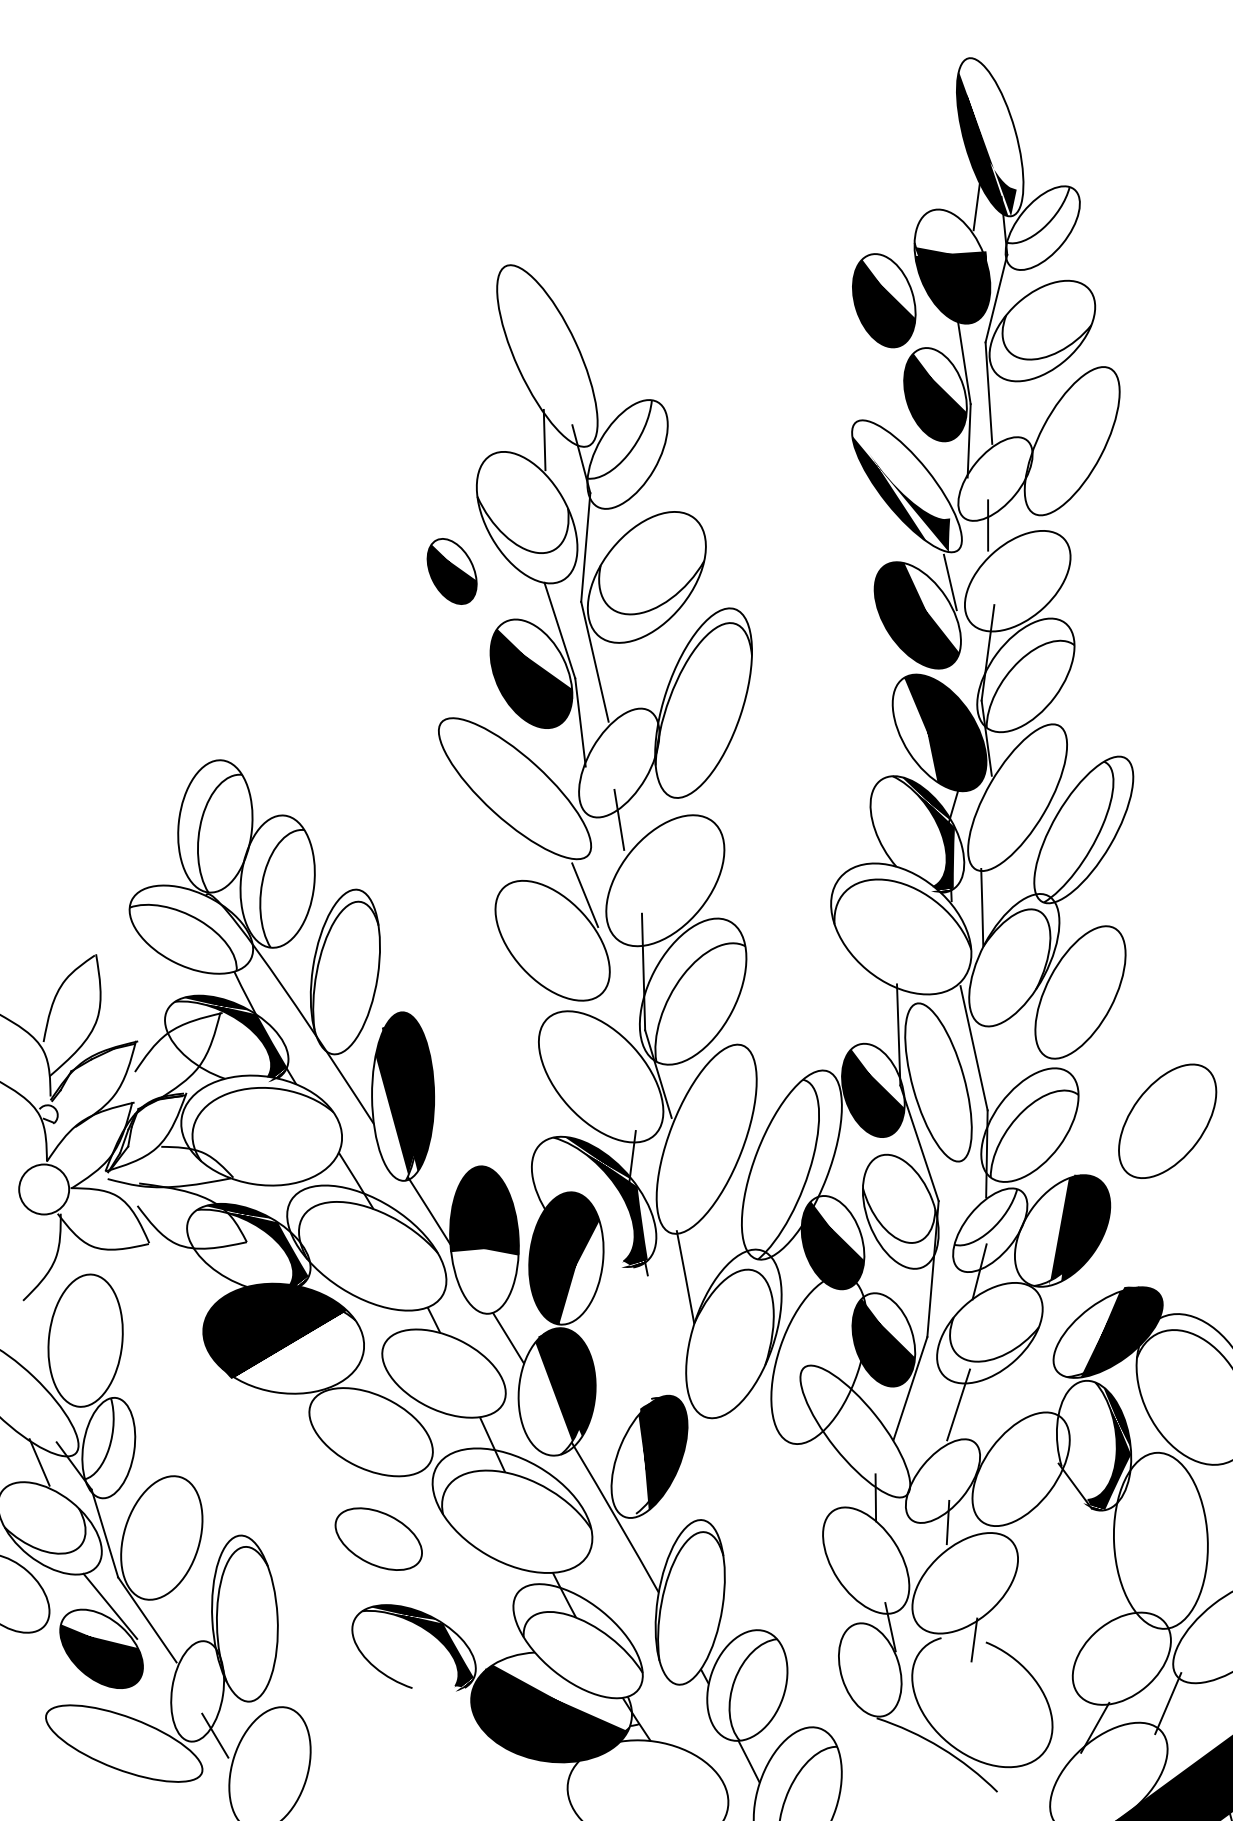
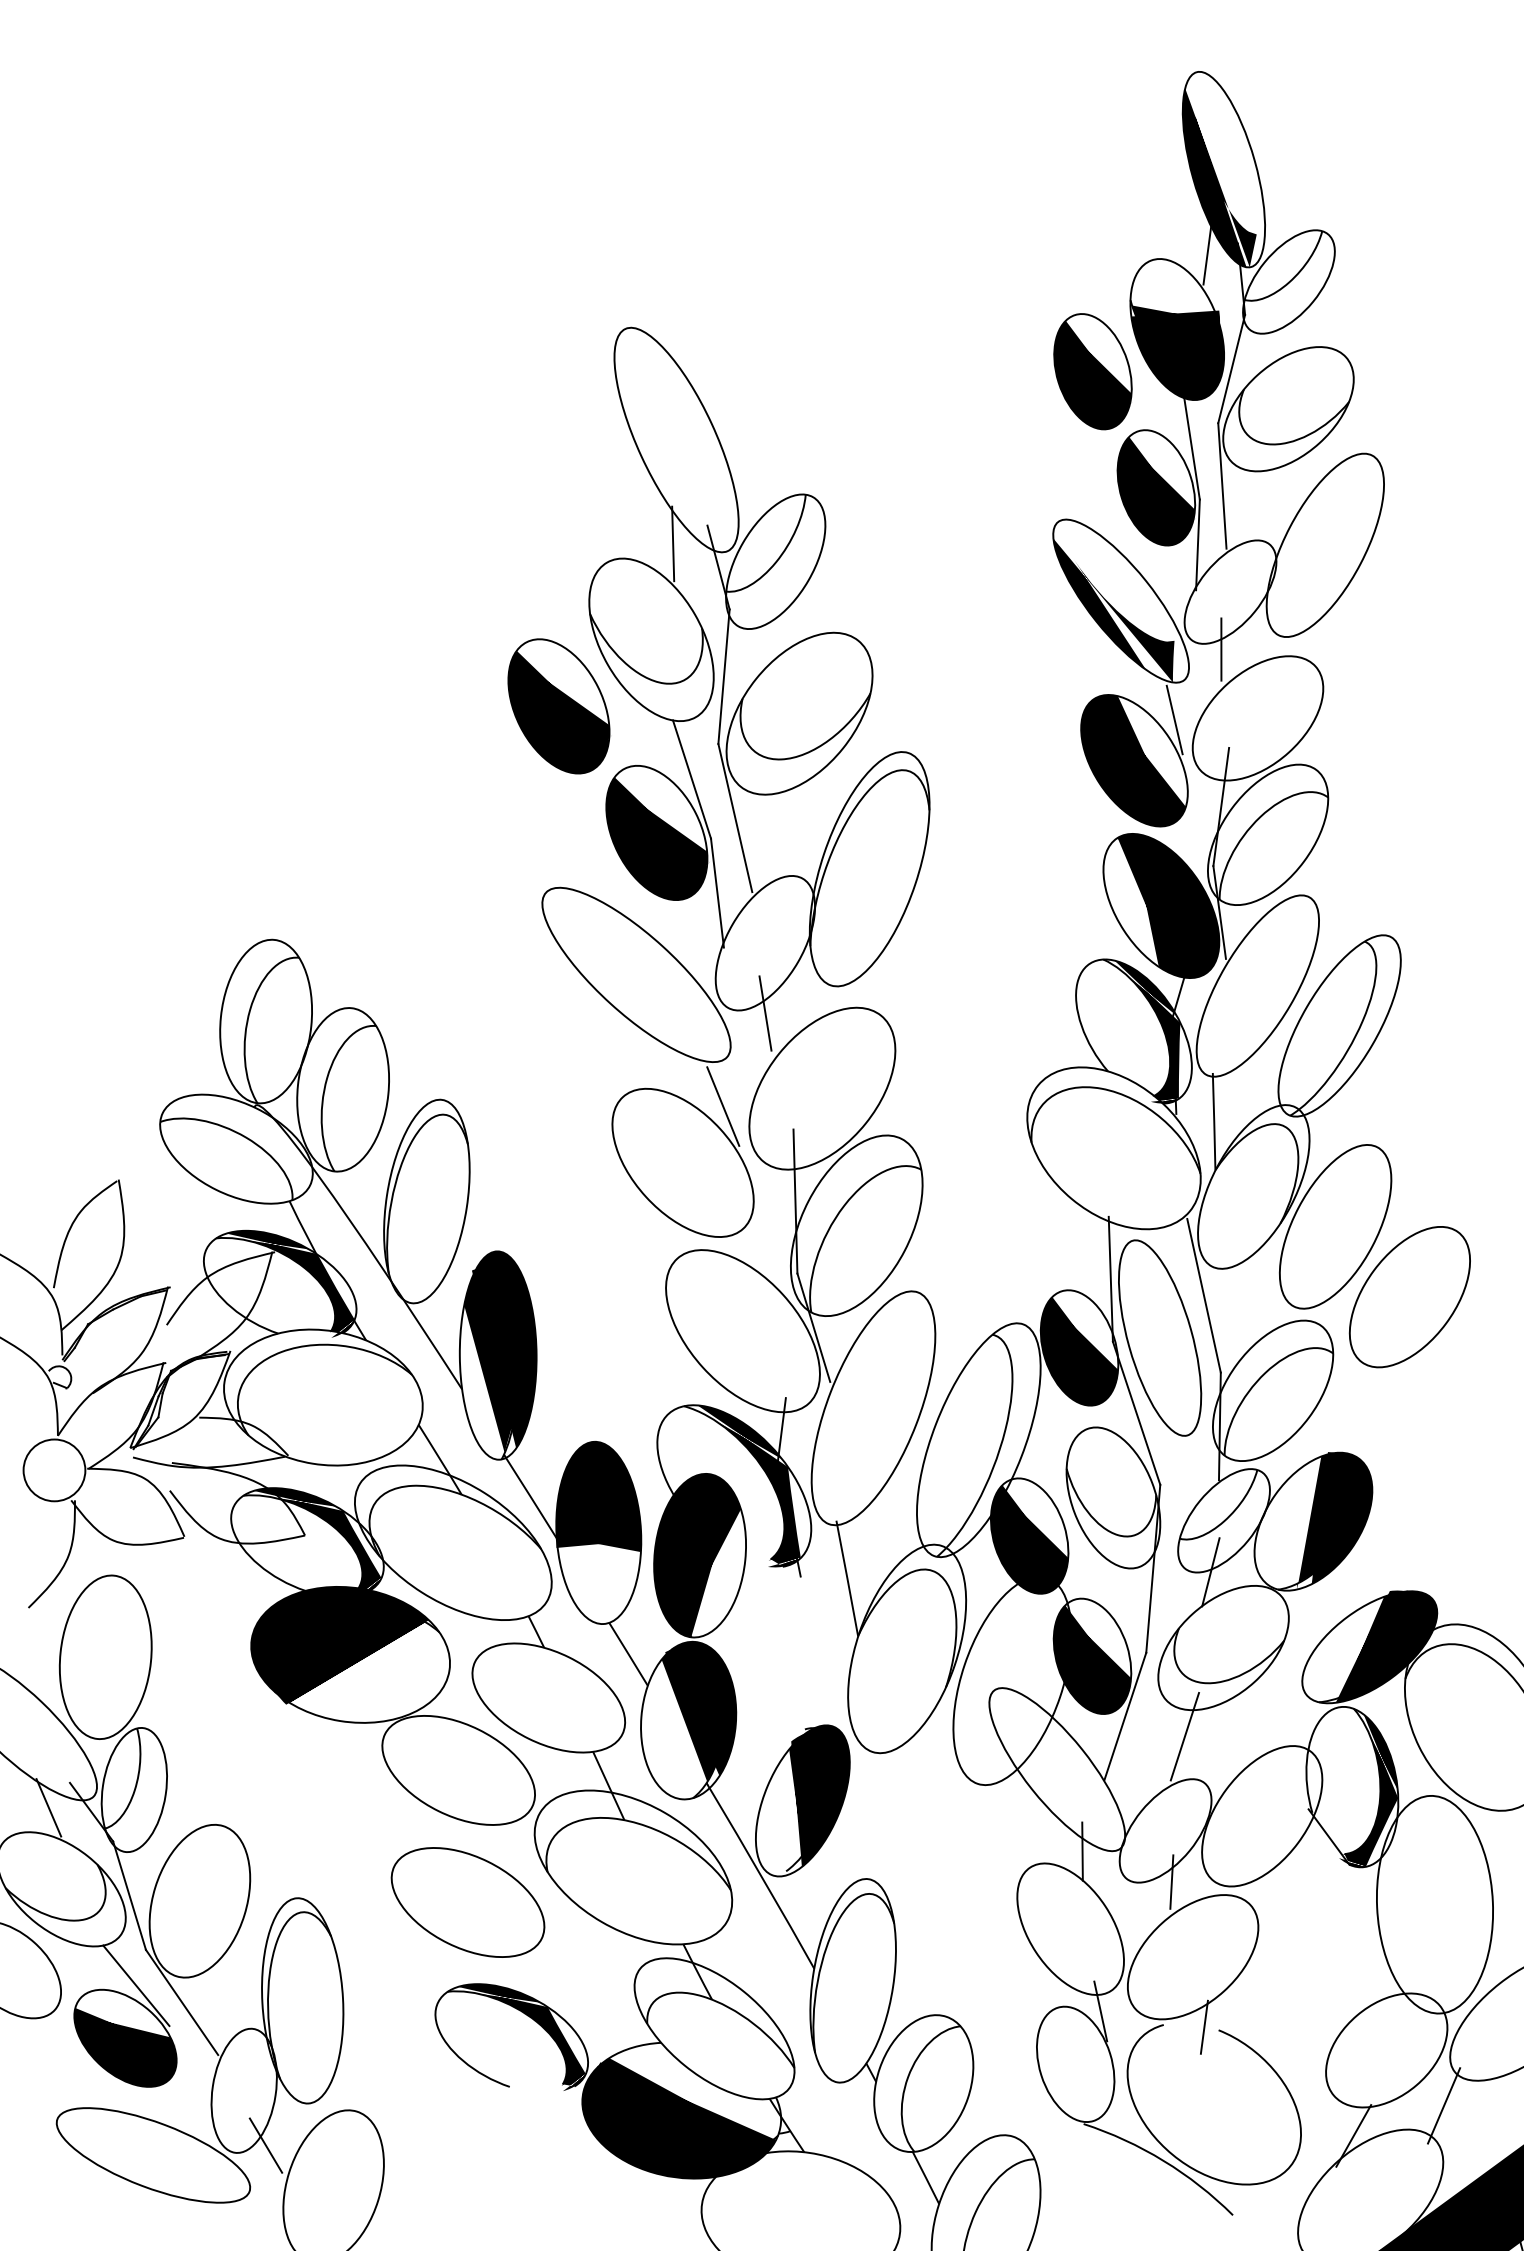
part: (451, 571) -> (558, 706), size x1.67
part: (1167, 1120) -> (1409, 1296), moved
part: (378, 1539) -> (467, 1903), size x1.43

